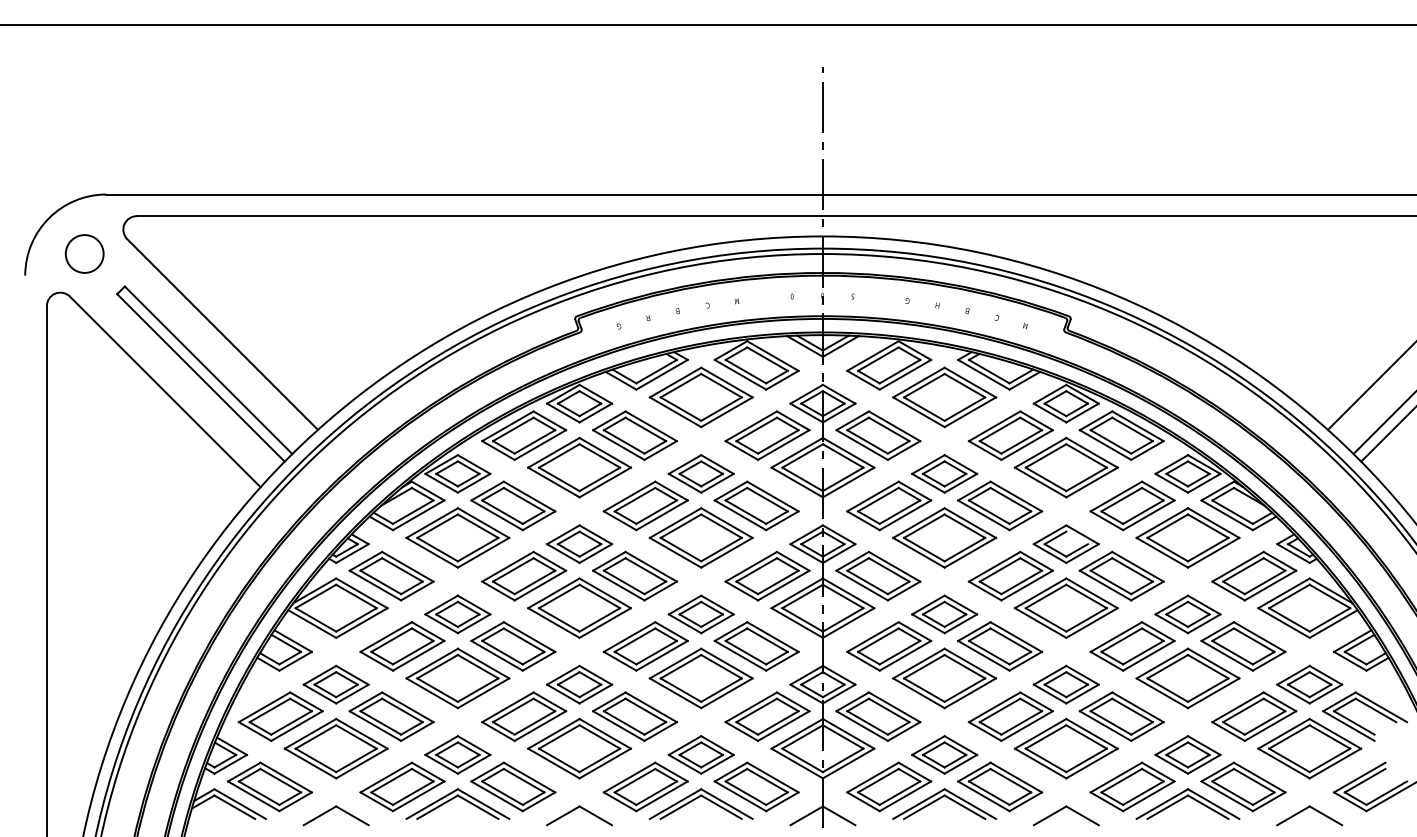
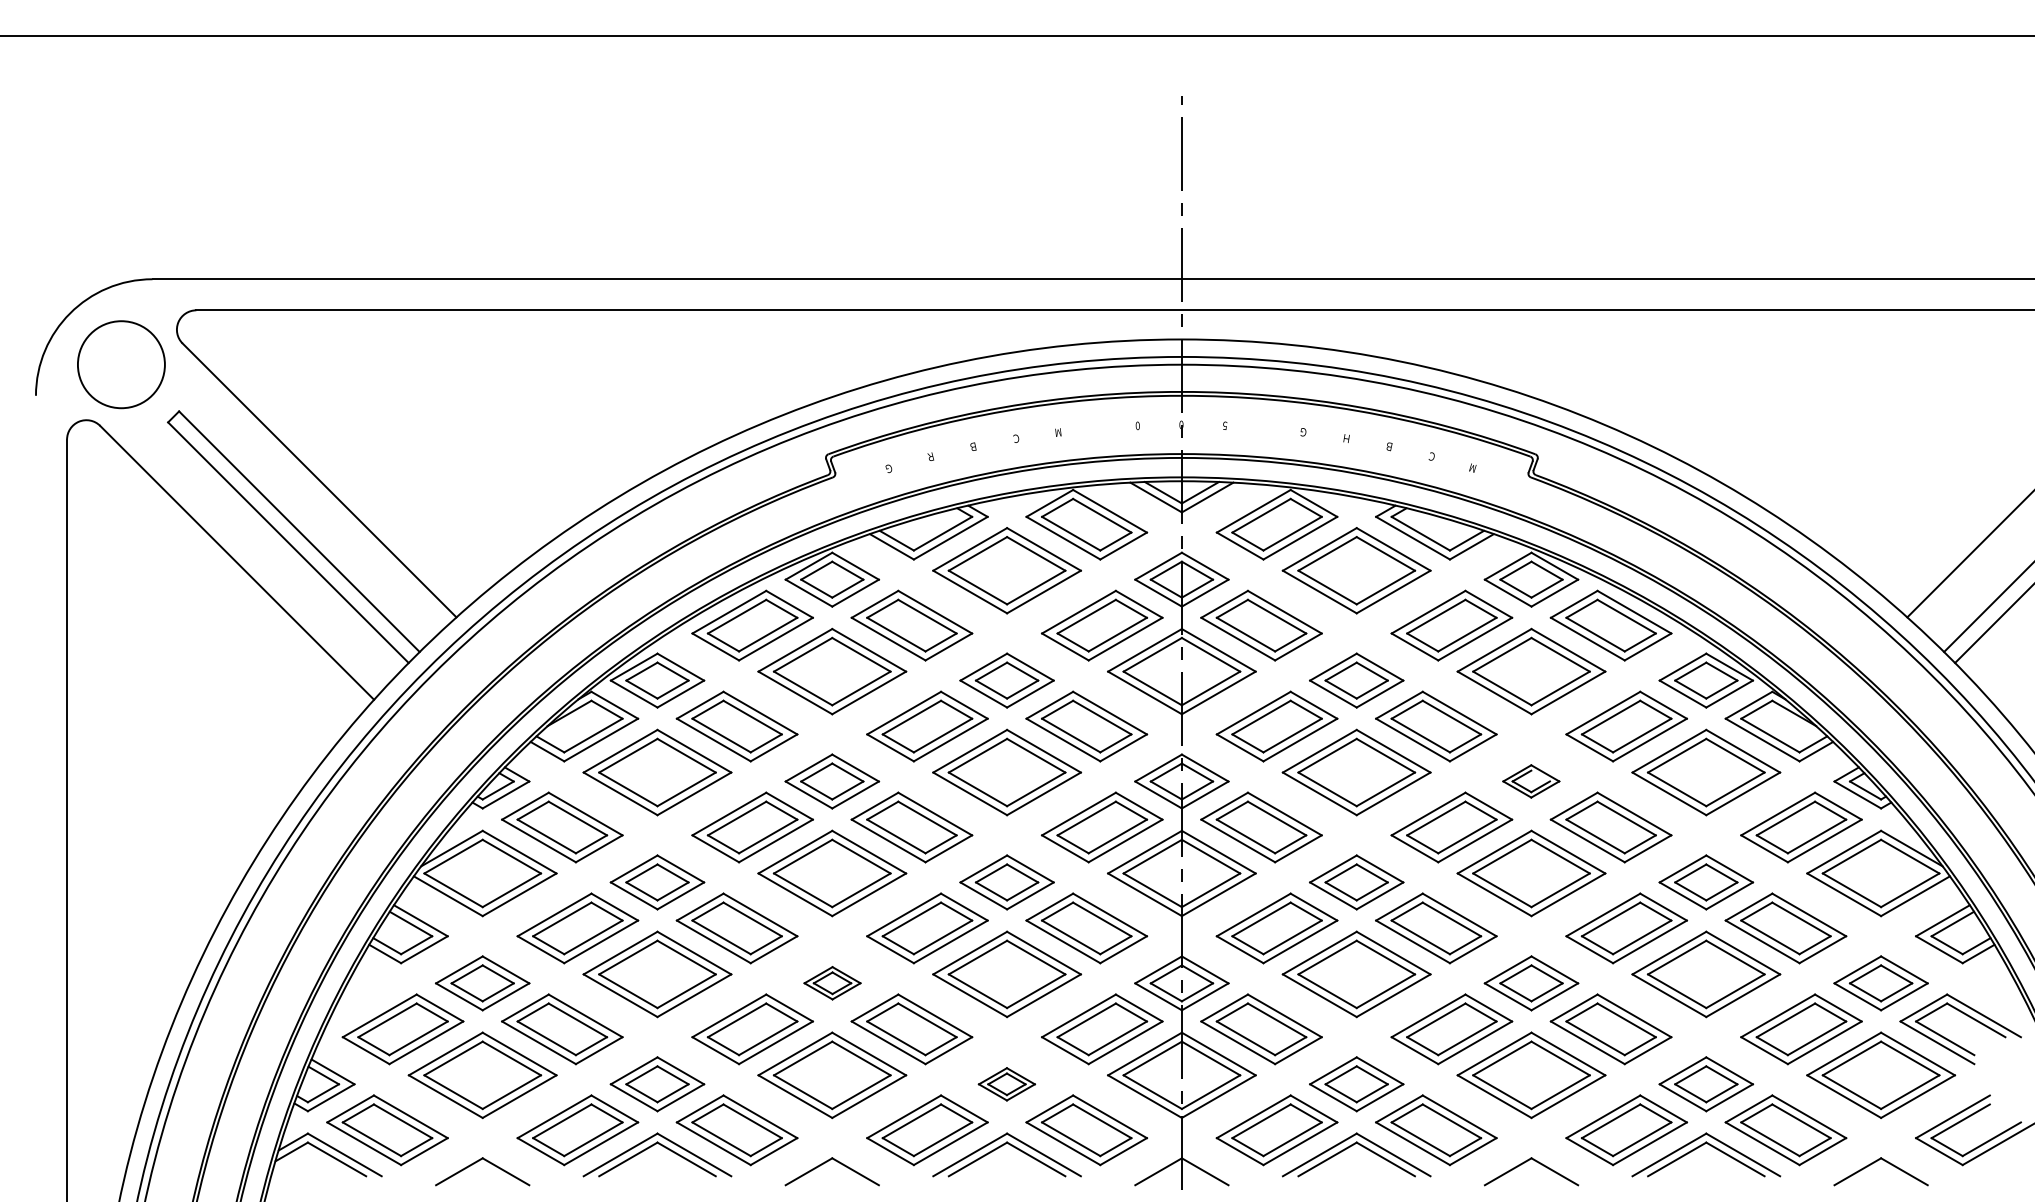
circle: (84, 253) -> (121, 363), size x1.6
part: (1065, 543) -> (1530, 780), size x0.6
part: (579, 684) -> (832, 983), size x0.6
part: (700, 754) -> (1006, 1083), size x0.6

